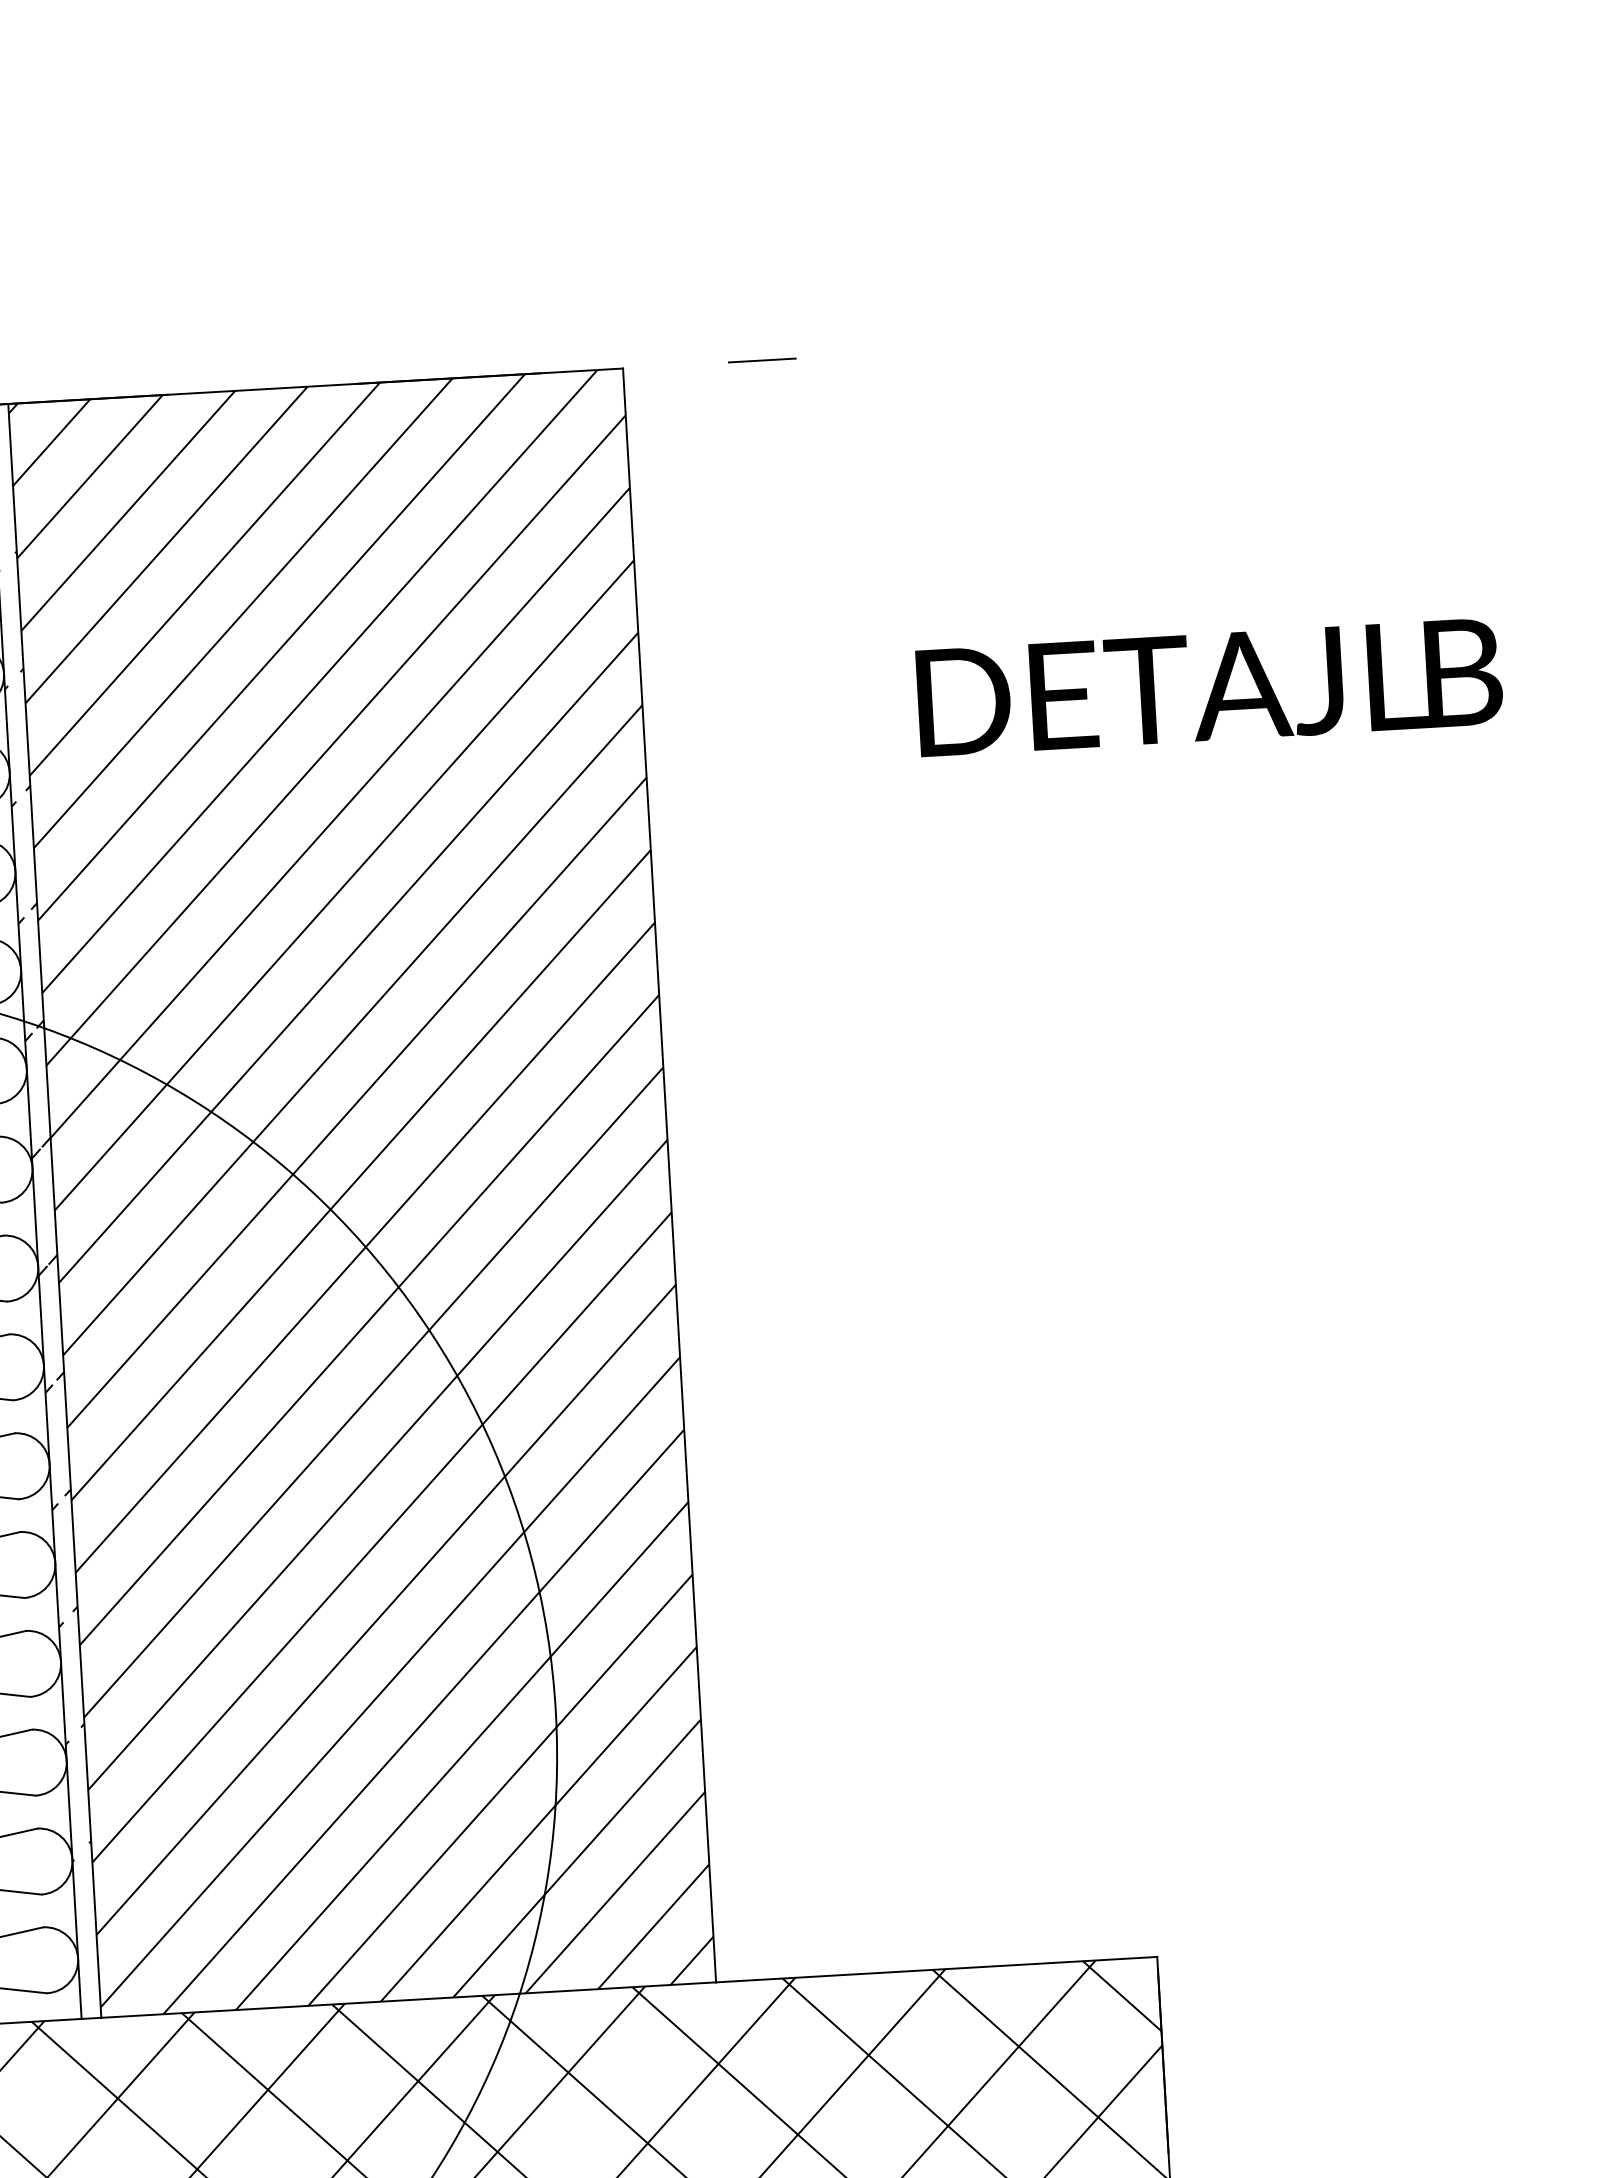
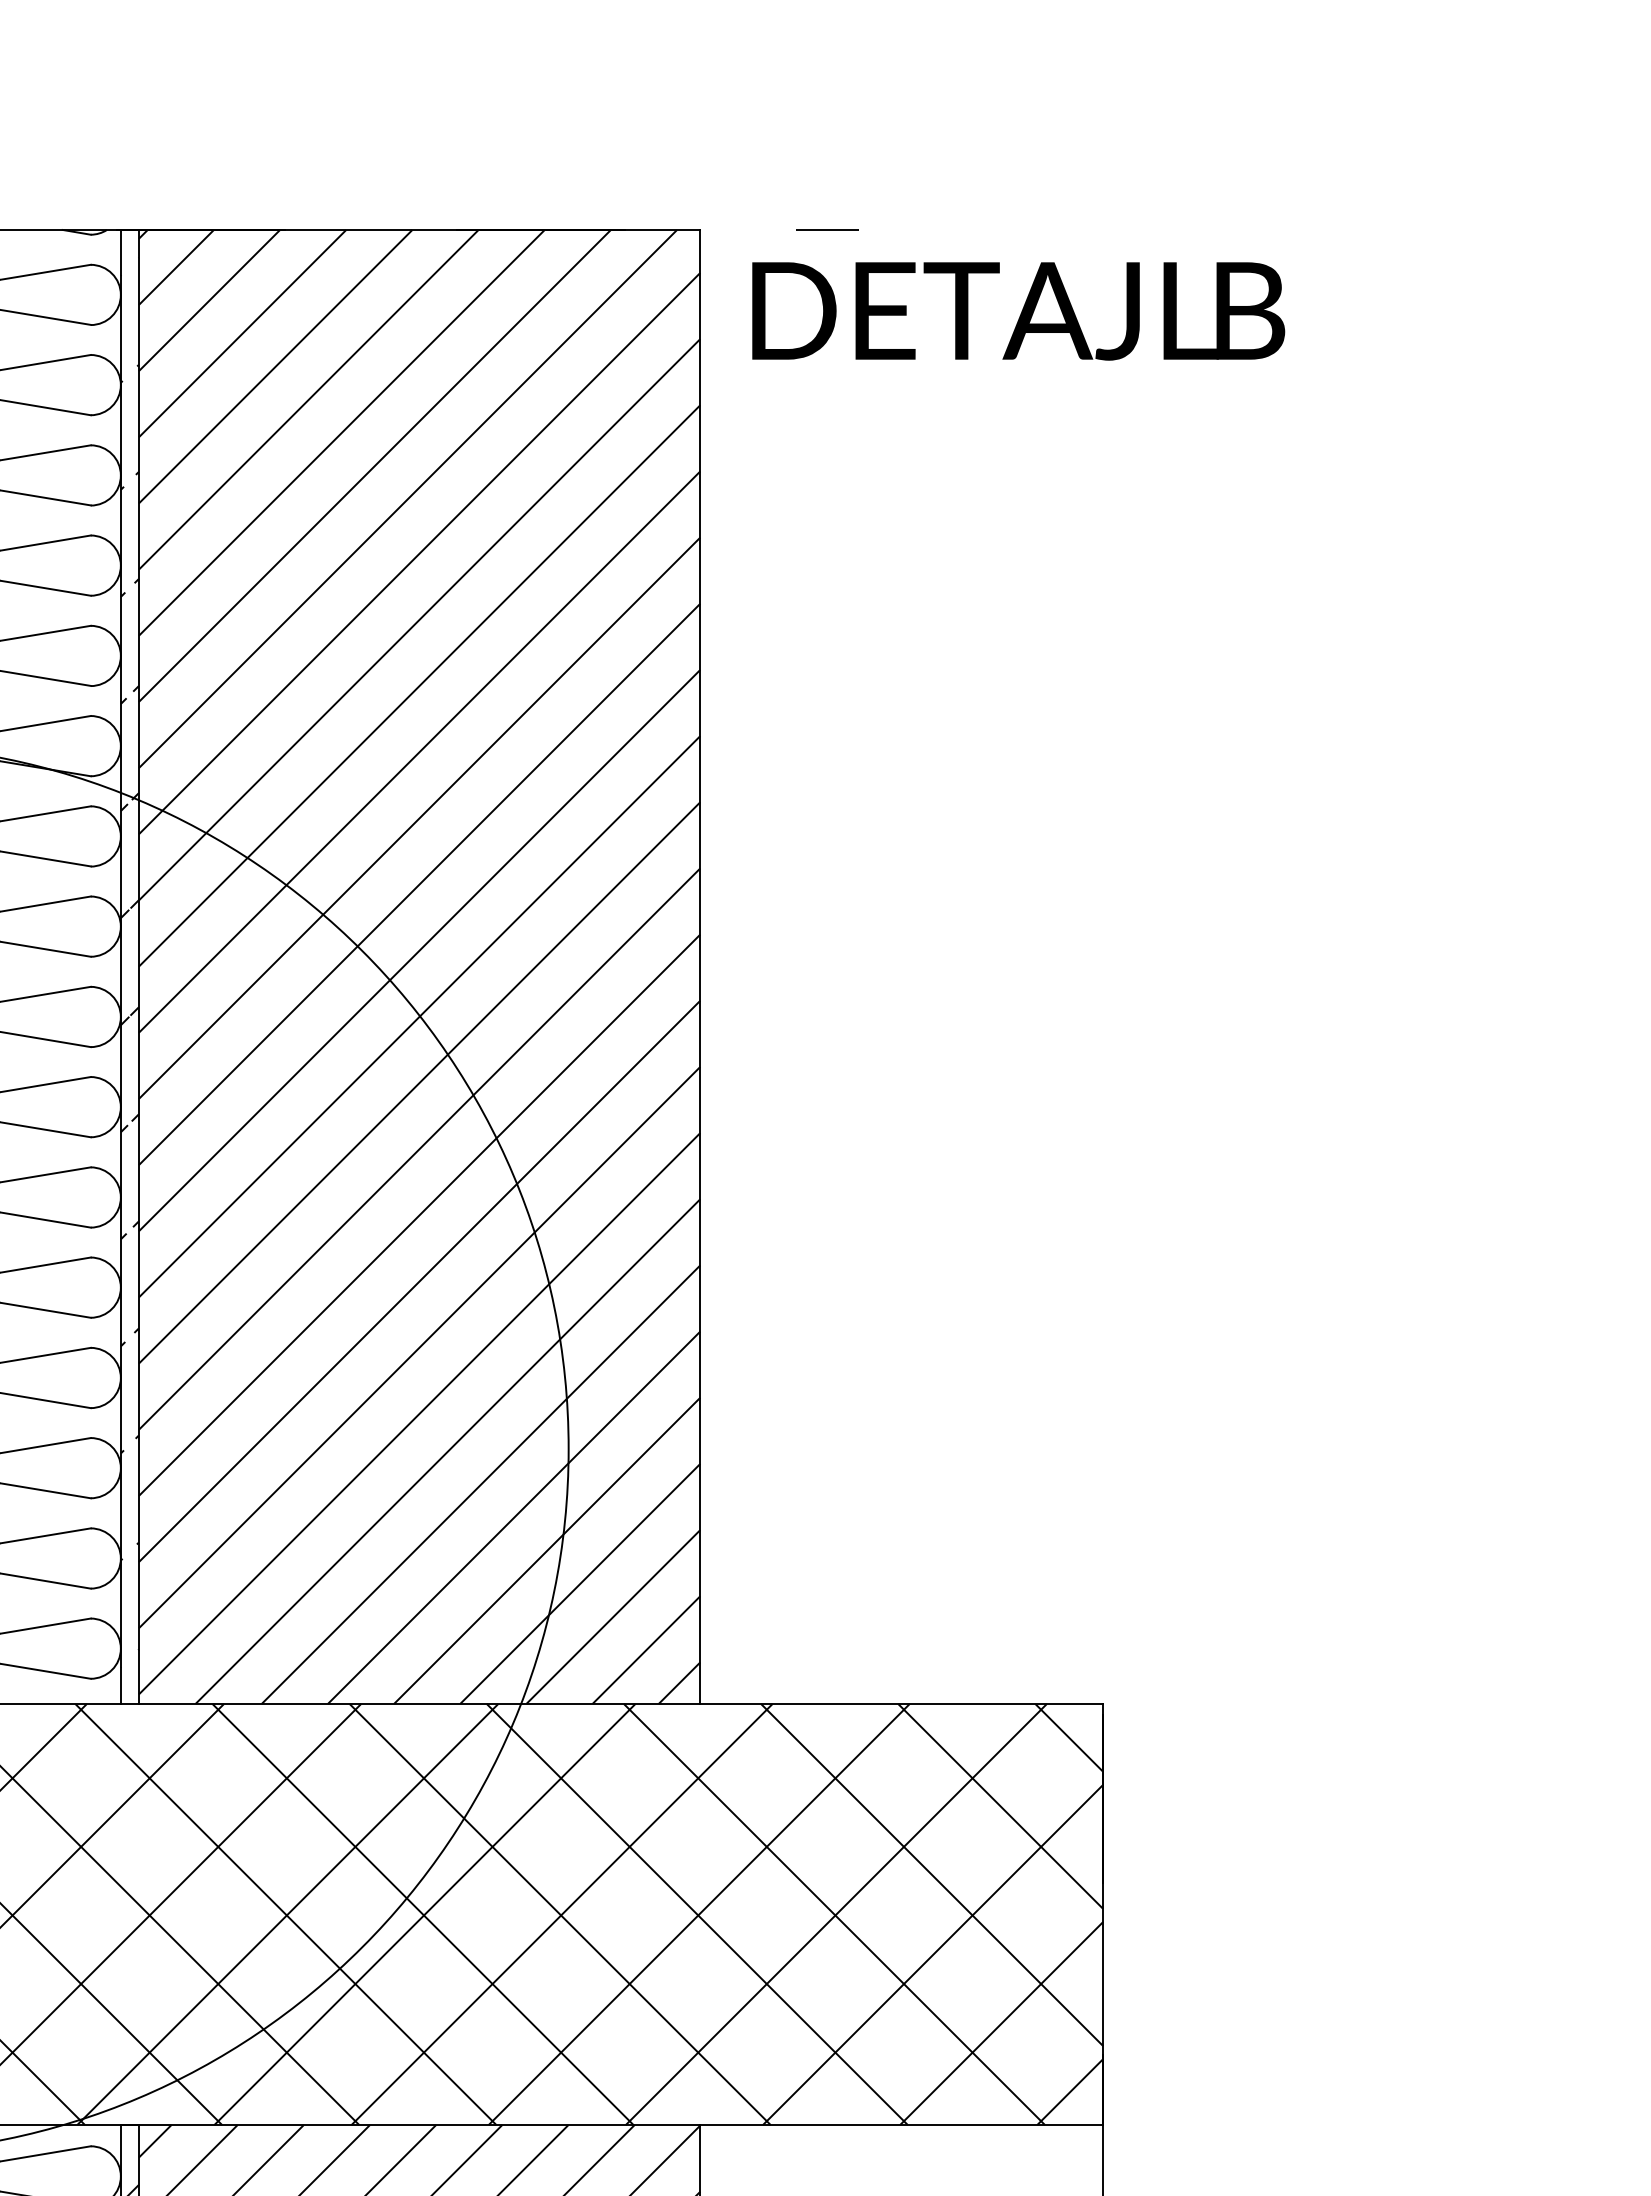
text: (1209, 687) -> (1018, 311), moved

